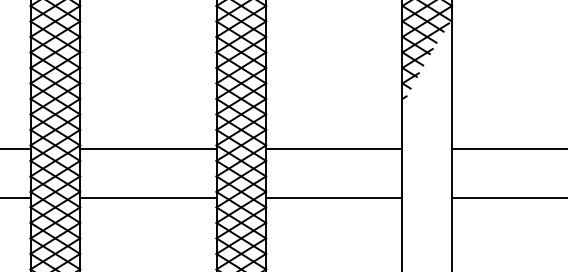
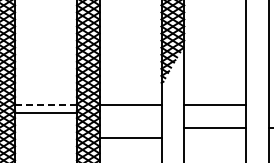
line: (147, 148) -> (45, 105), solid -> dashed
line: (147, 199) -> (45, 113), moved
line: (334, 199) -> (130, 138), moved

